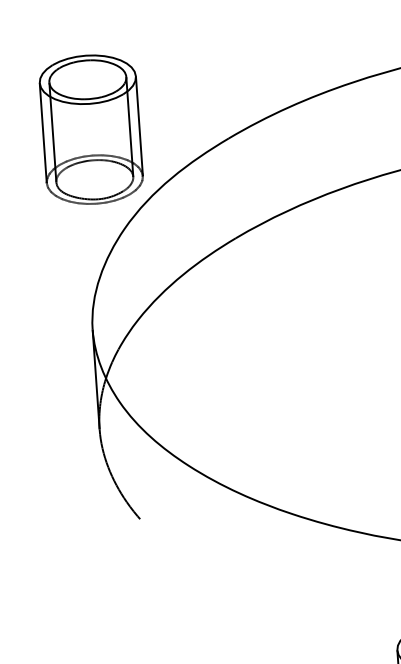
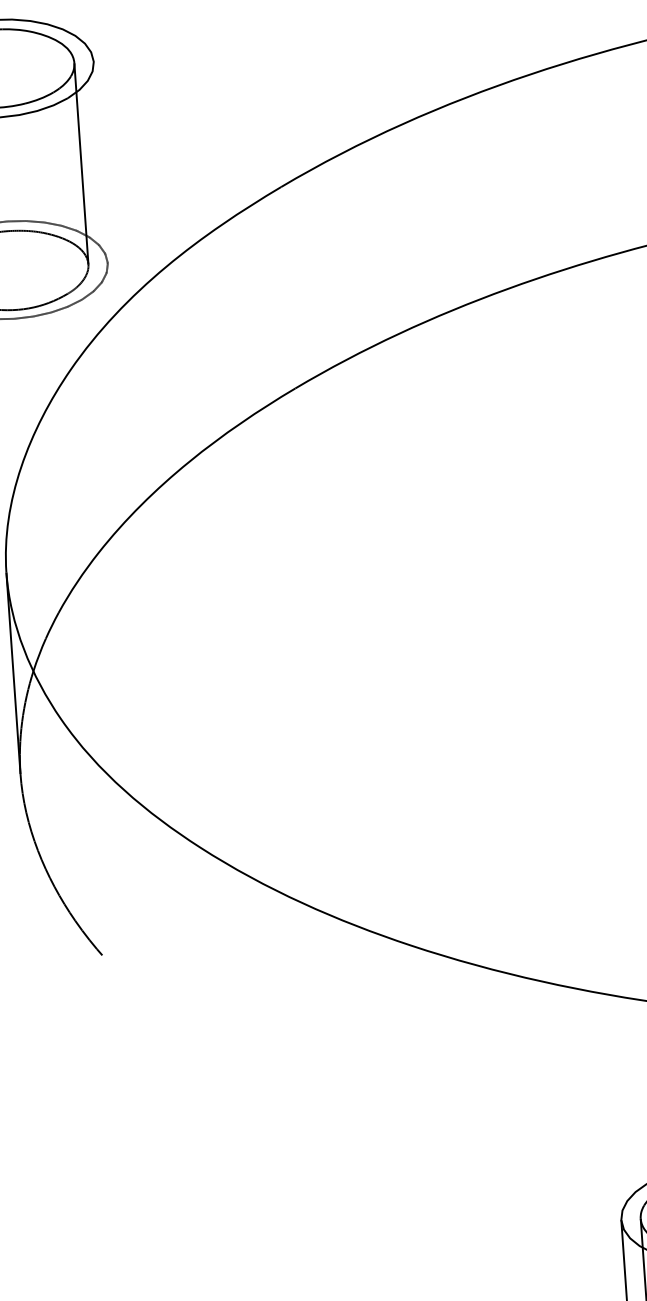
line: (138, 126) -> (98, 162), removed

